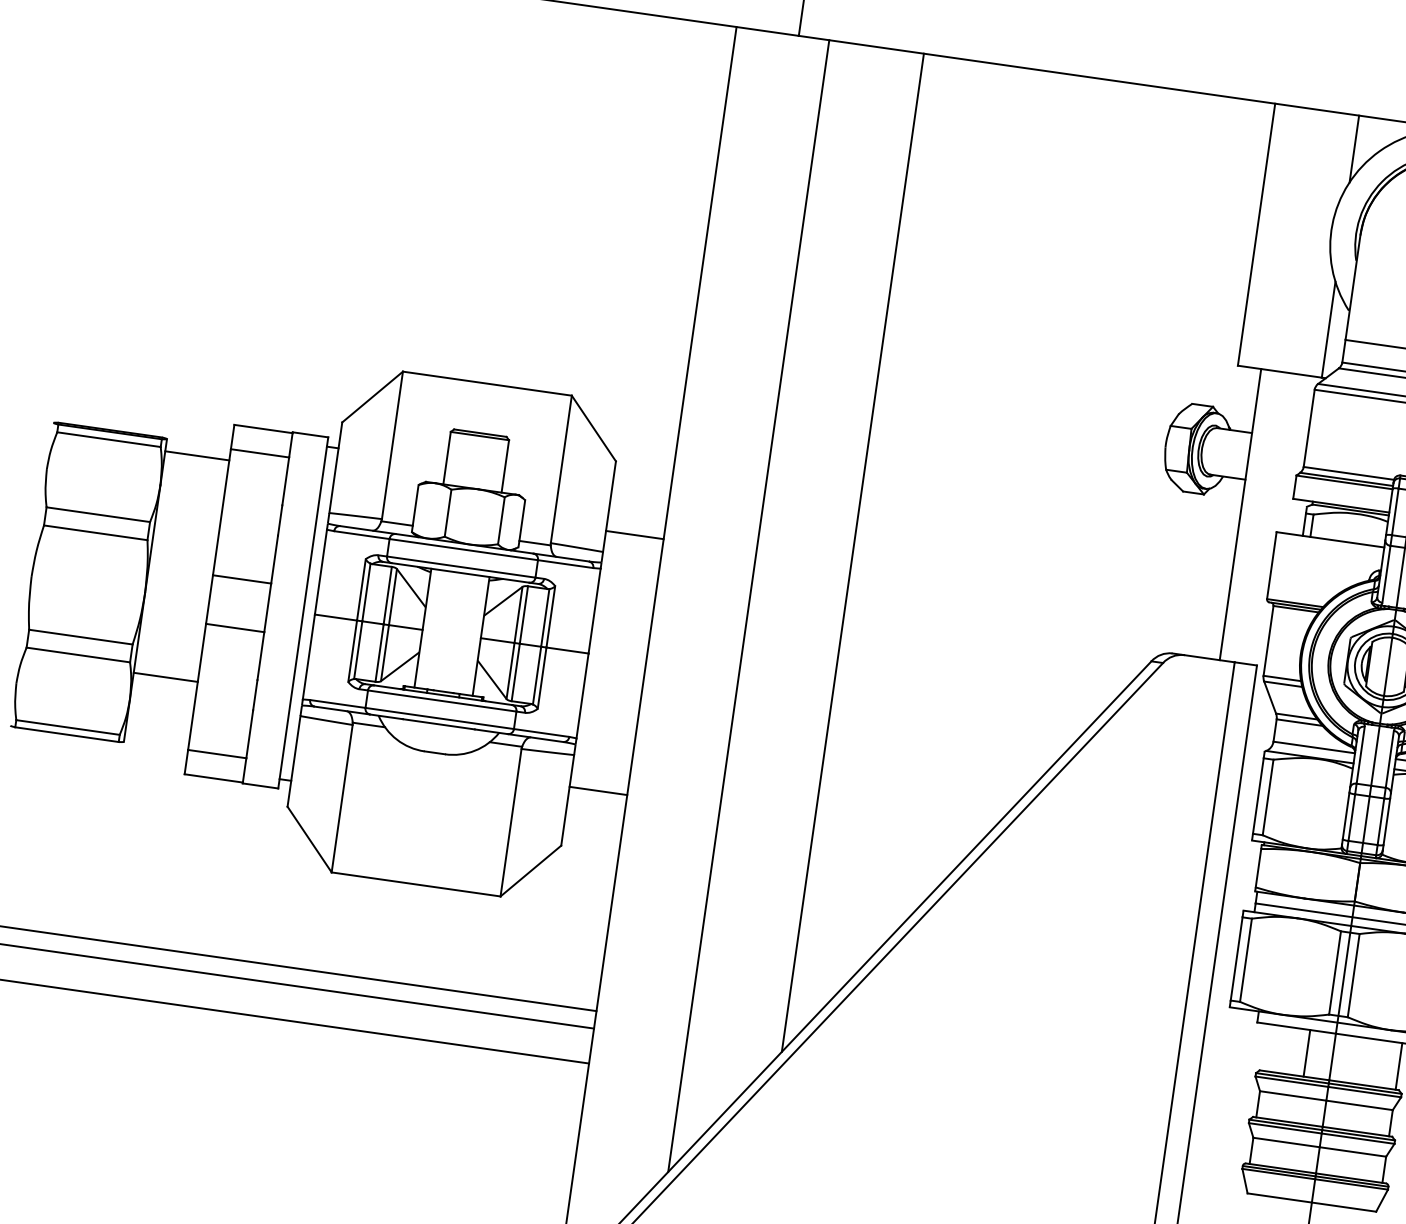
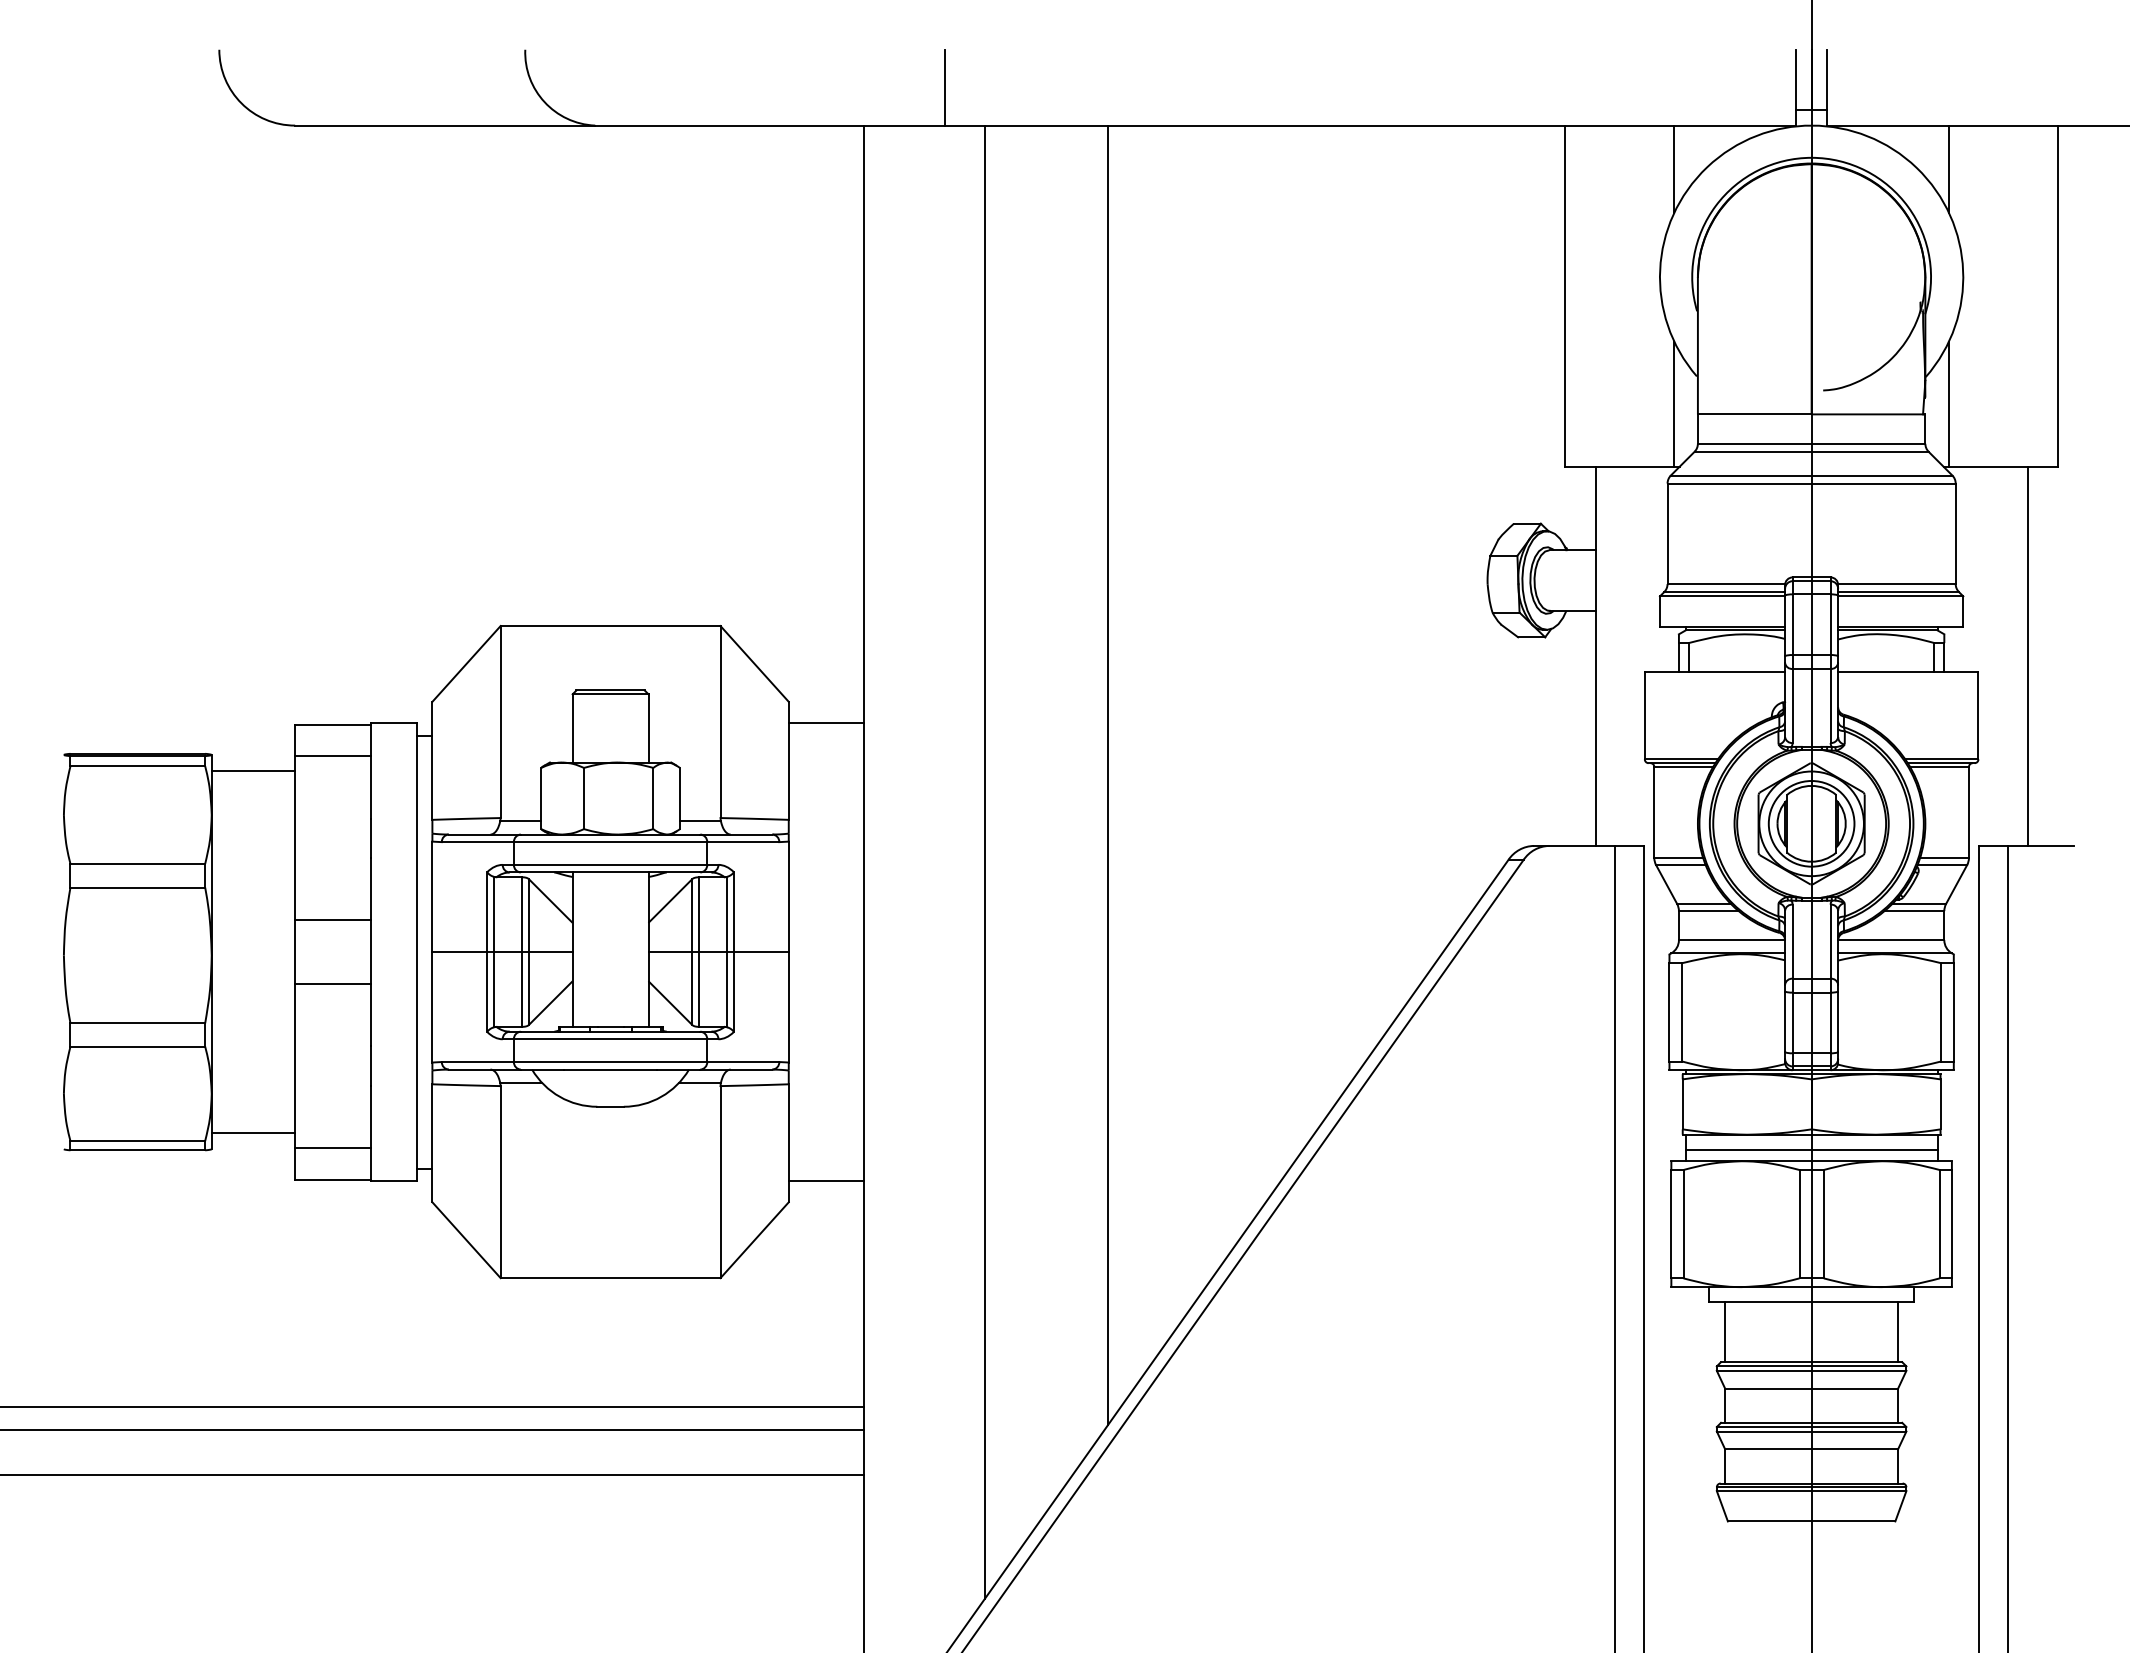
line: (634, 534) -> (825, 723), moved
line: (165, 677) -> (253, 1133), moved
line: (597, 790) -> (825, 1180), moved
line: (1307, 1053) -> (1725, 1331), moved

